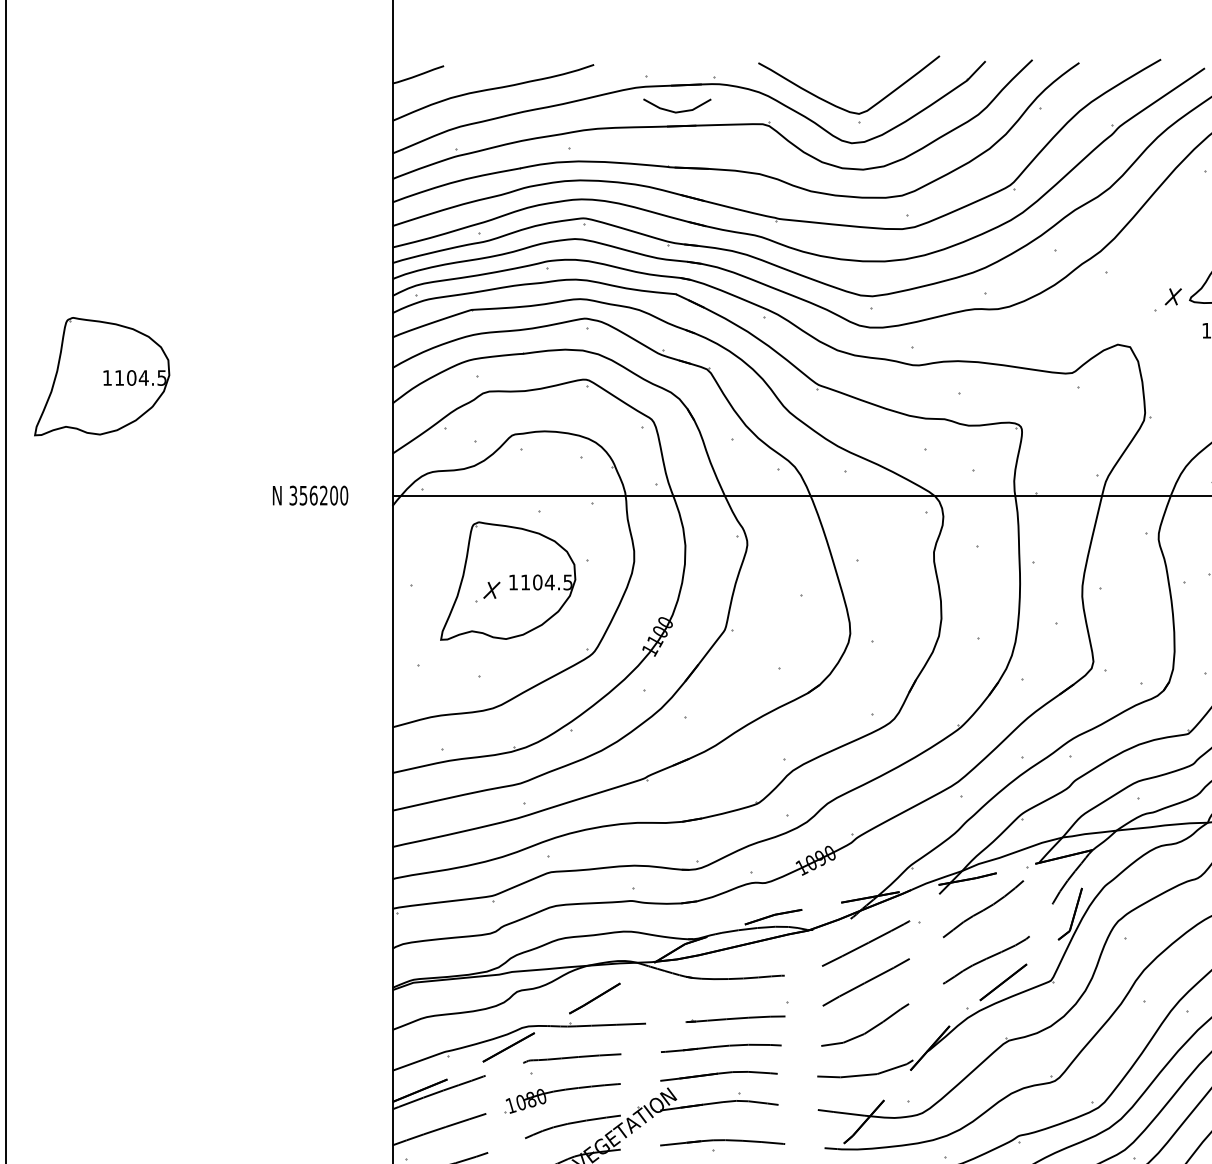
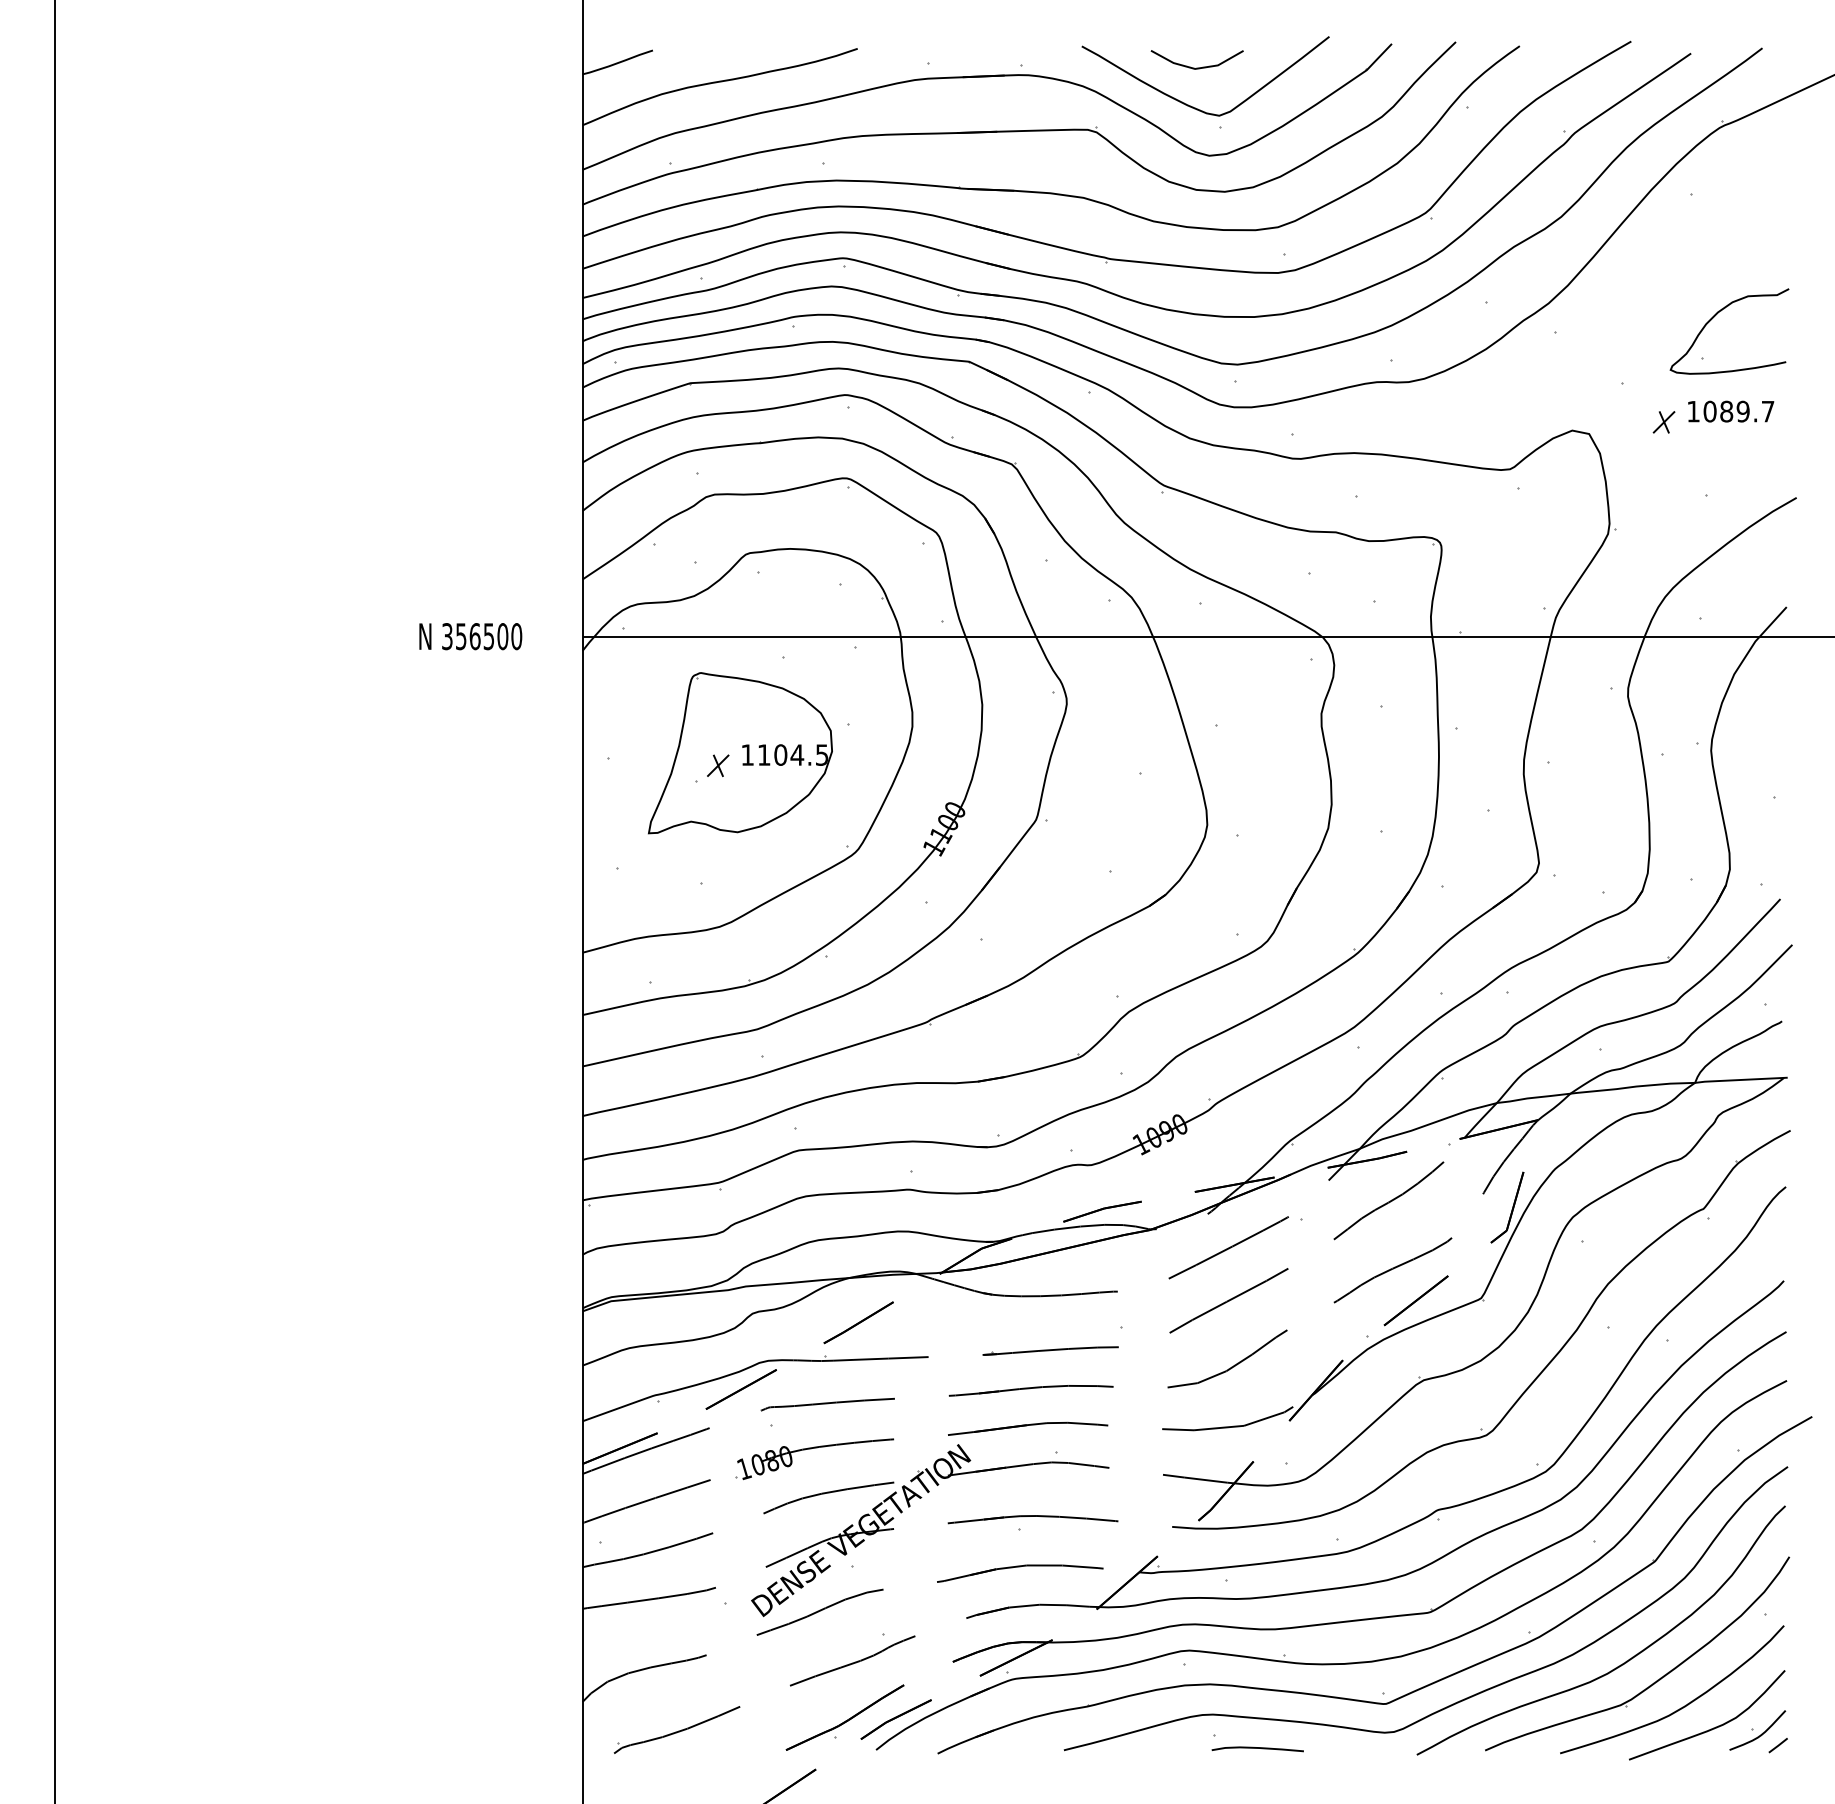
line: (676, 111) -> (1196, 67), moved
part: (1172, 296) -> (1663, 422), moved
part: (102, 376) -> (186, 474), removed
text: (323, 495) -> (488, 636), 356200 -> 356500

